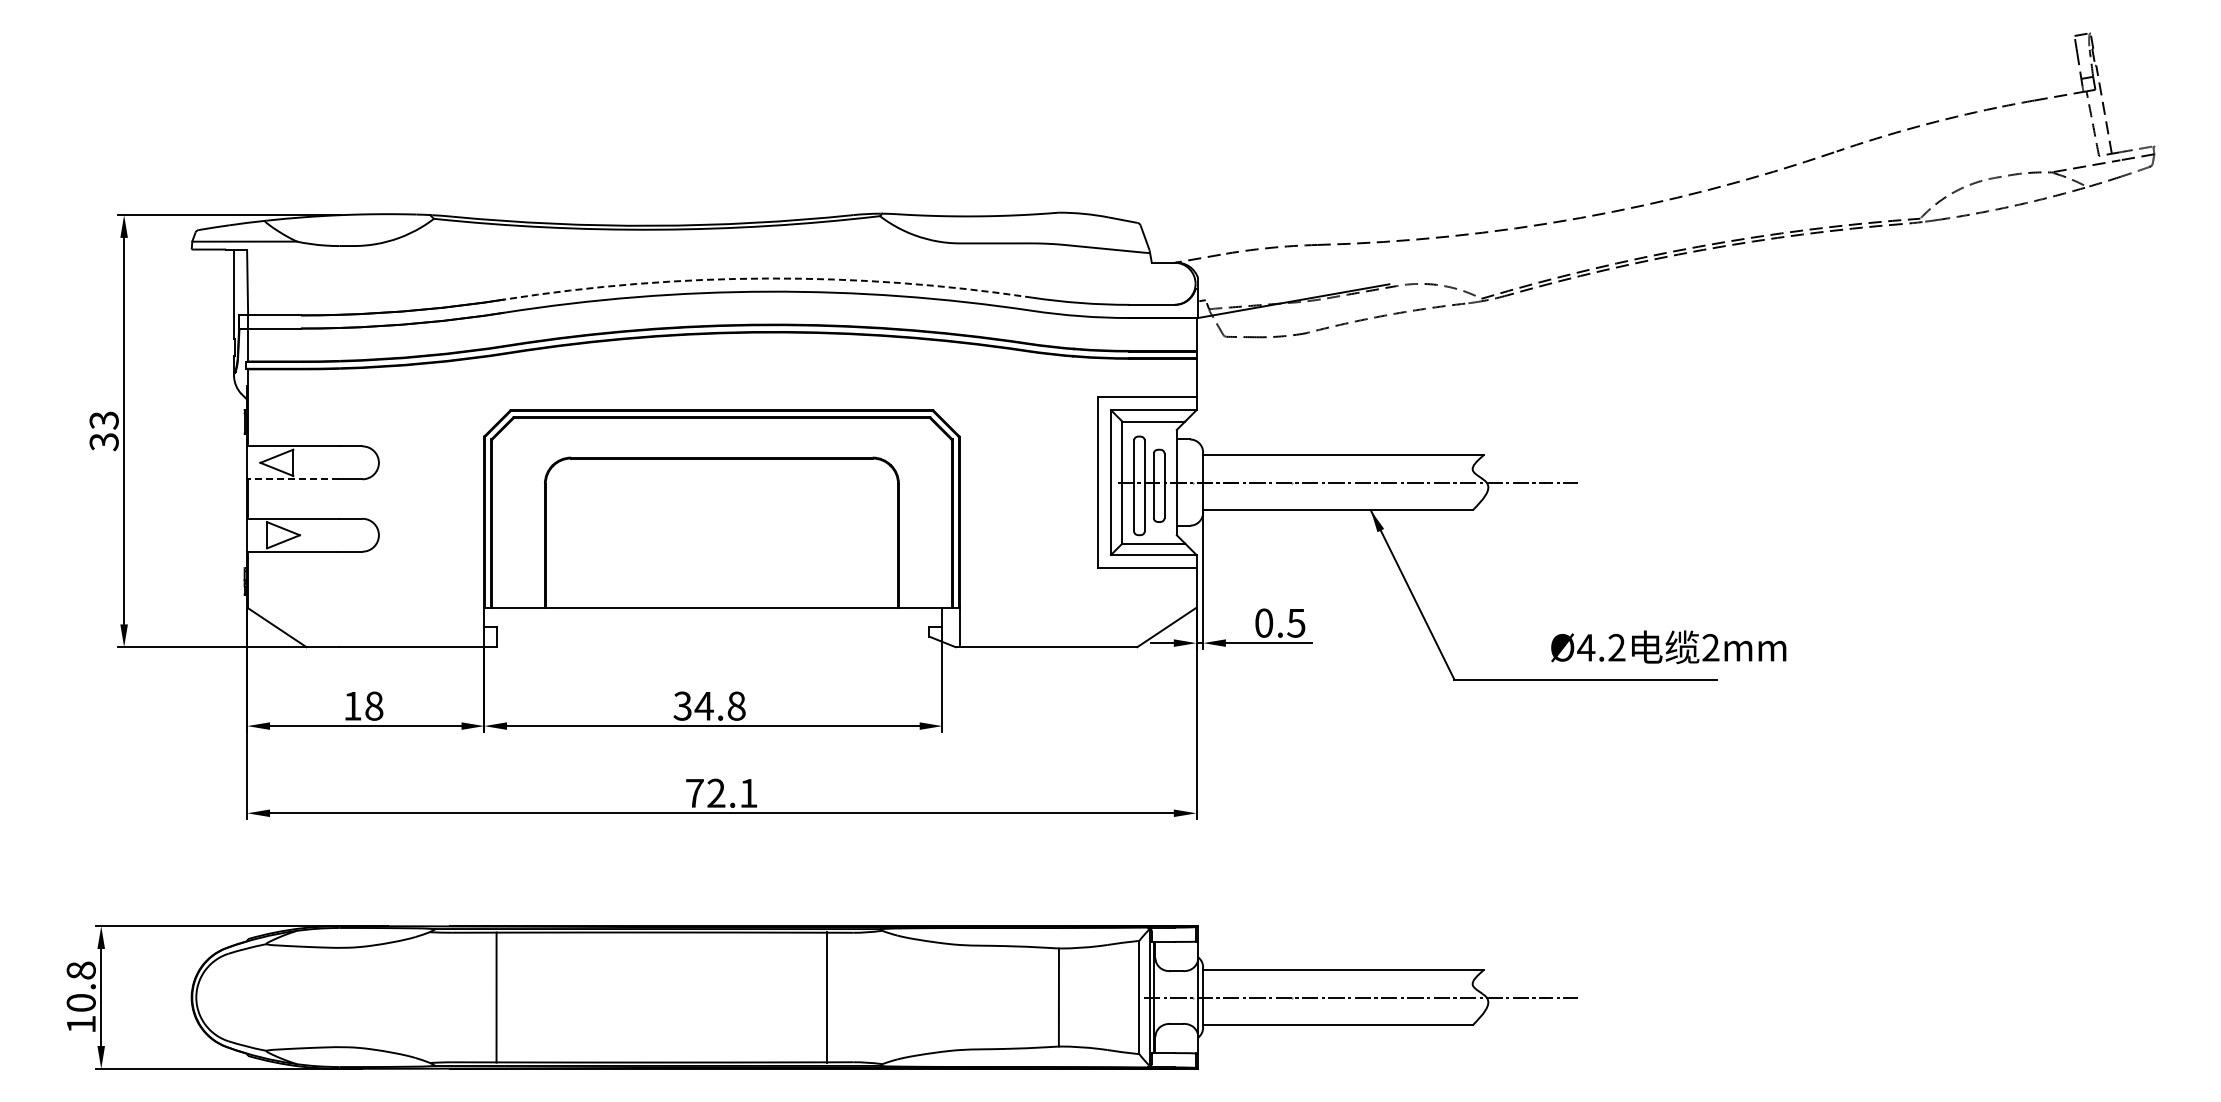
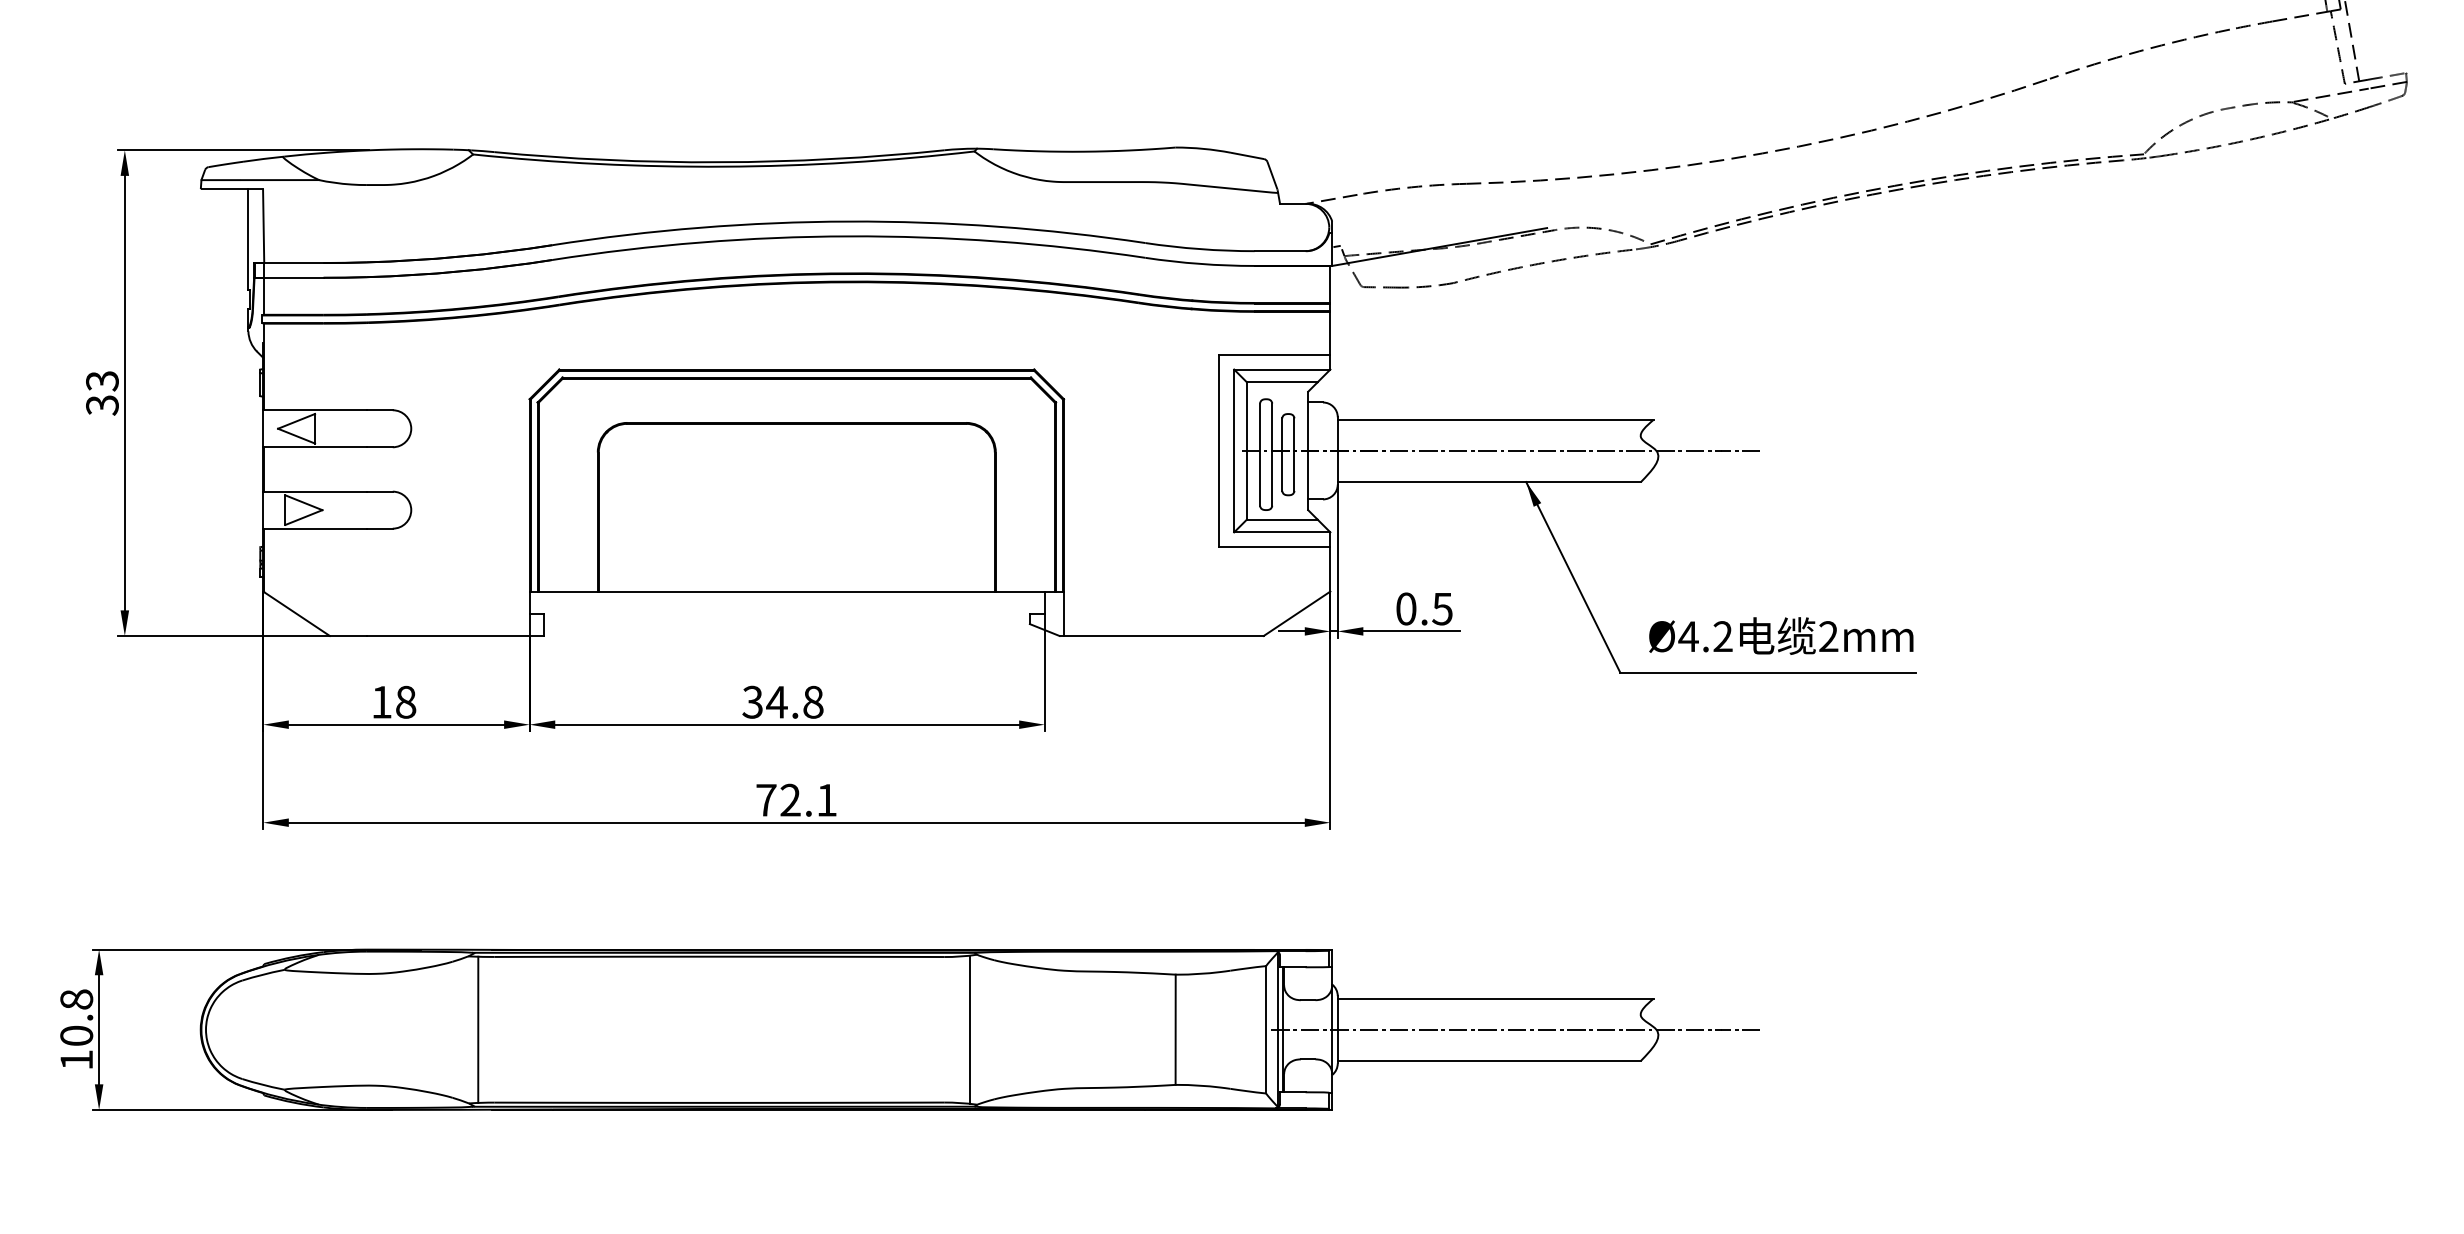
arc: (768, 278) -> (849, 221), dashed -> solid
line: (293, 479) -> (315, 447), dashed -> solid
text: (1668, 647) -> (1781, 636), moved
line: (496, 997) -> (478, 1029), moved
line: (826, 997) -> (969, 1029), moved

